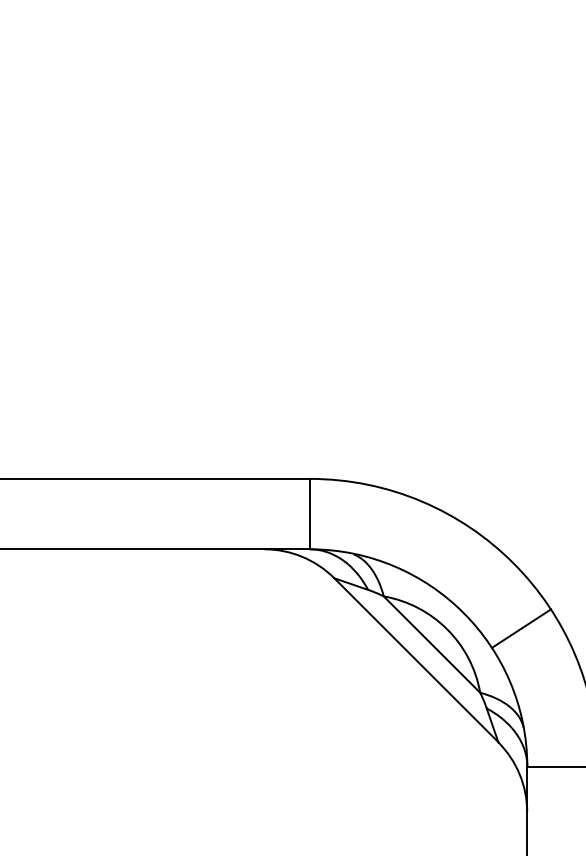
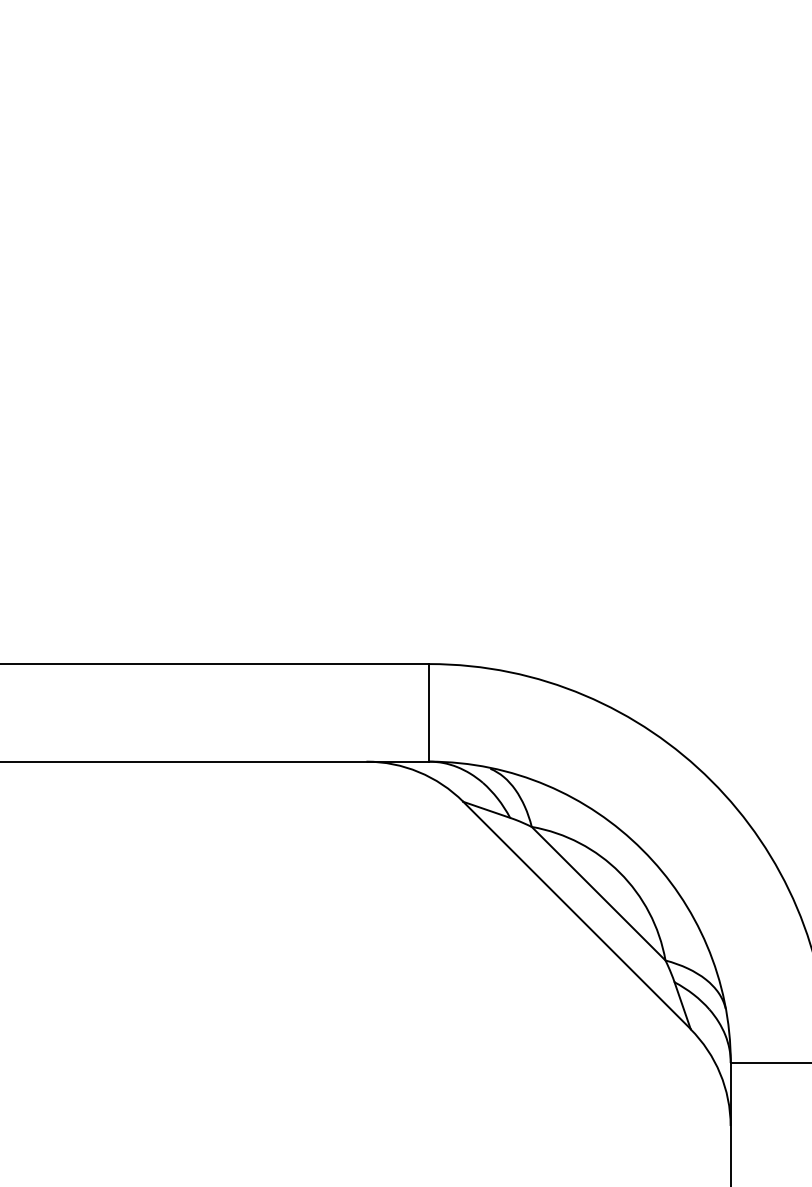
line: (520, 628) -> (721, 871), removed

